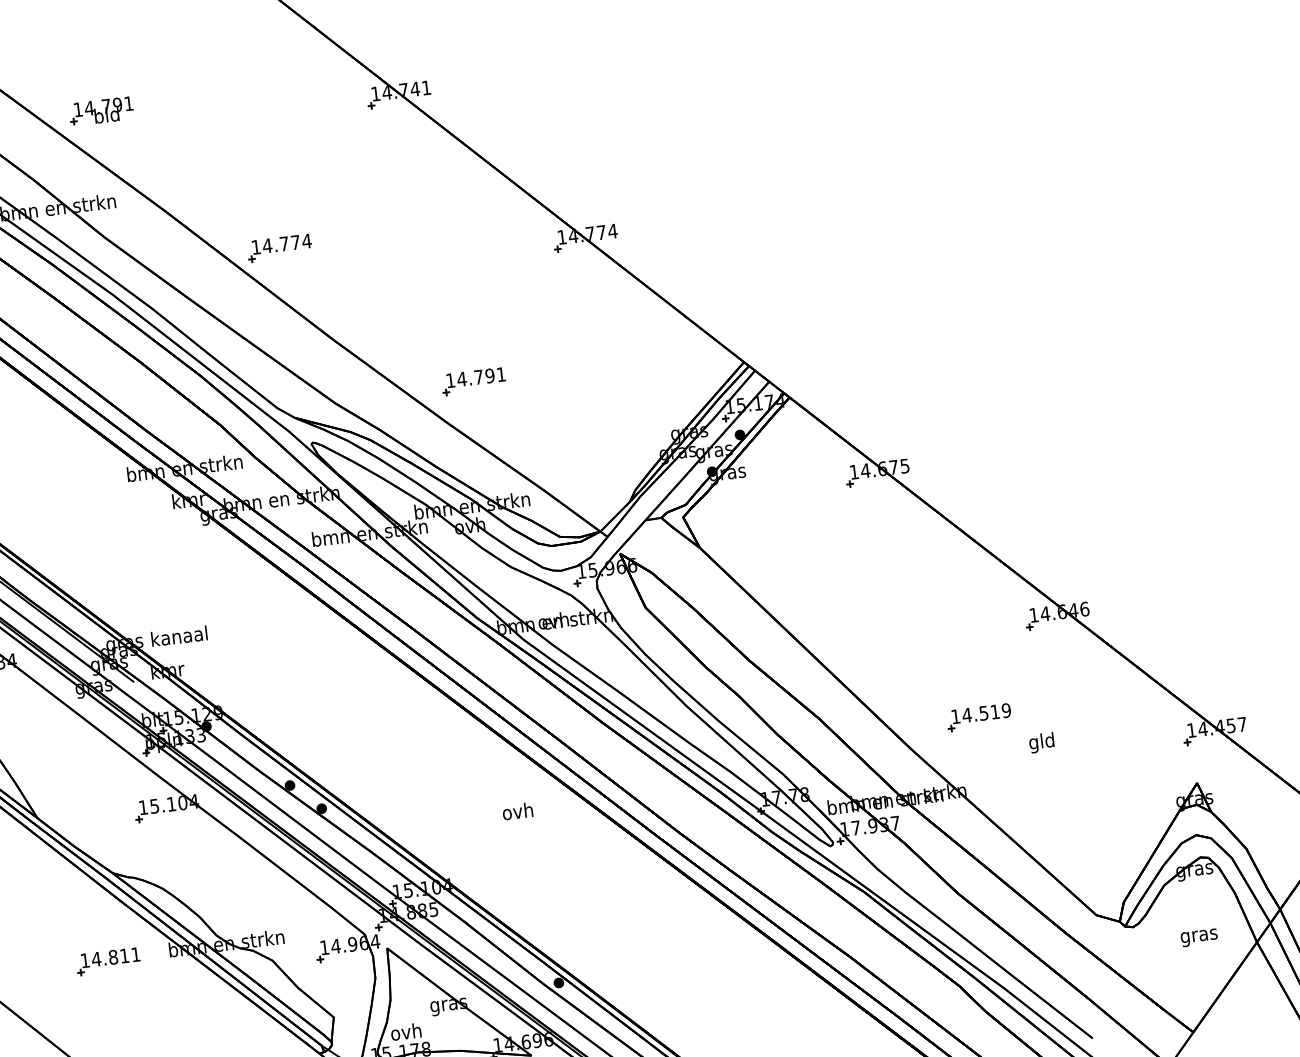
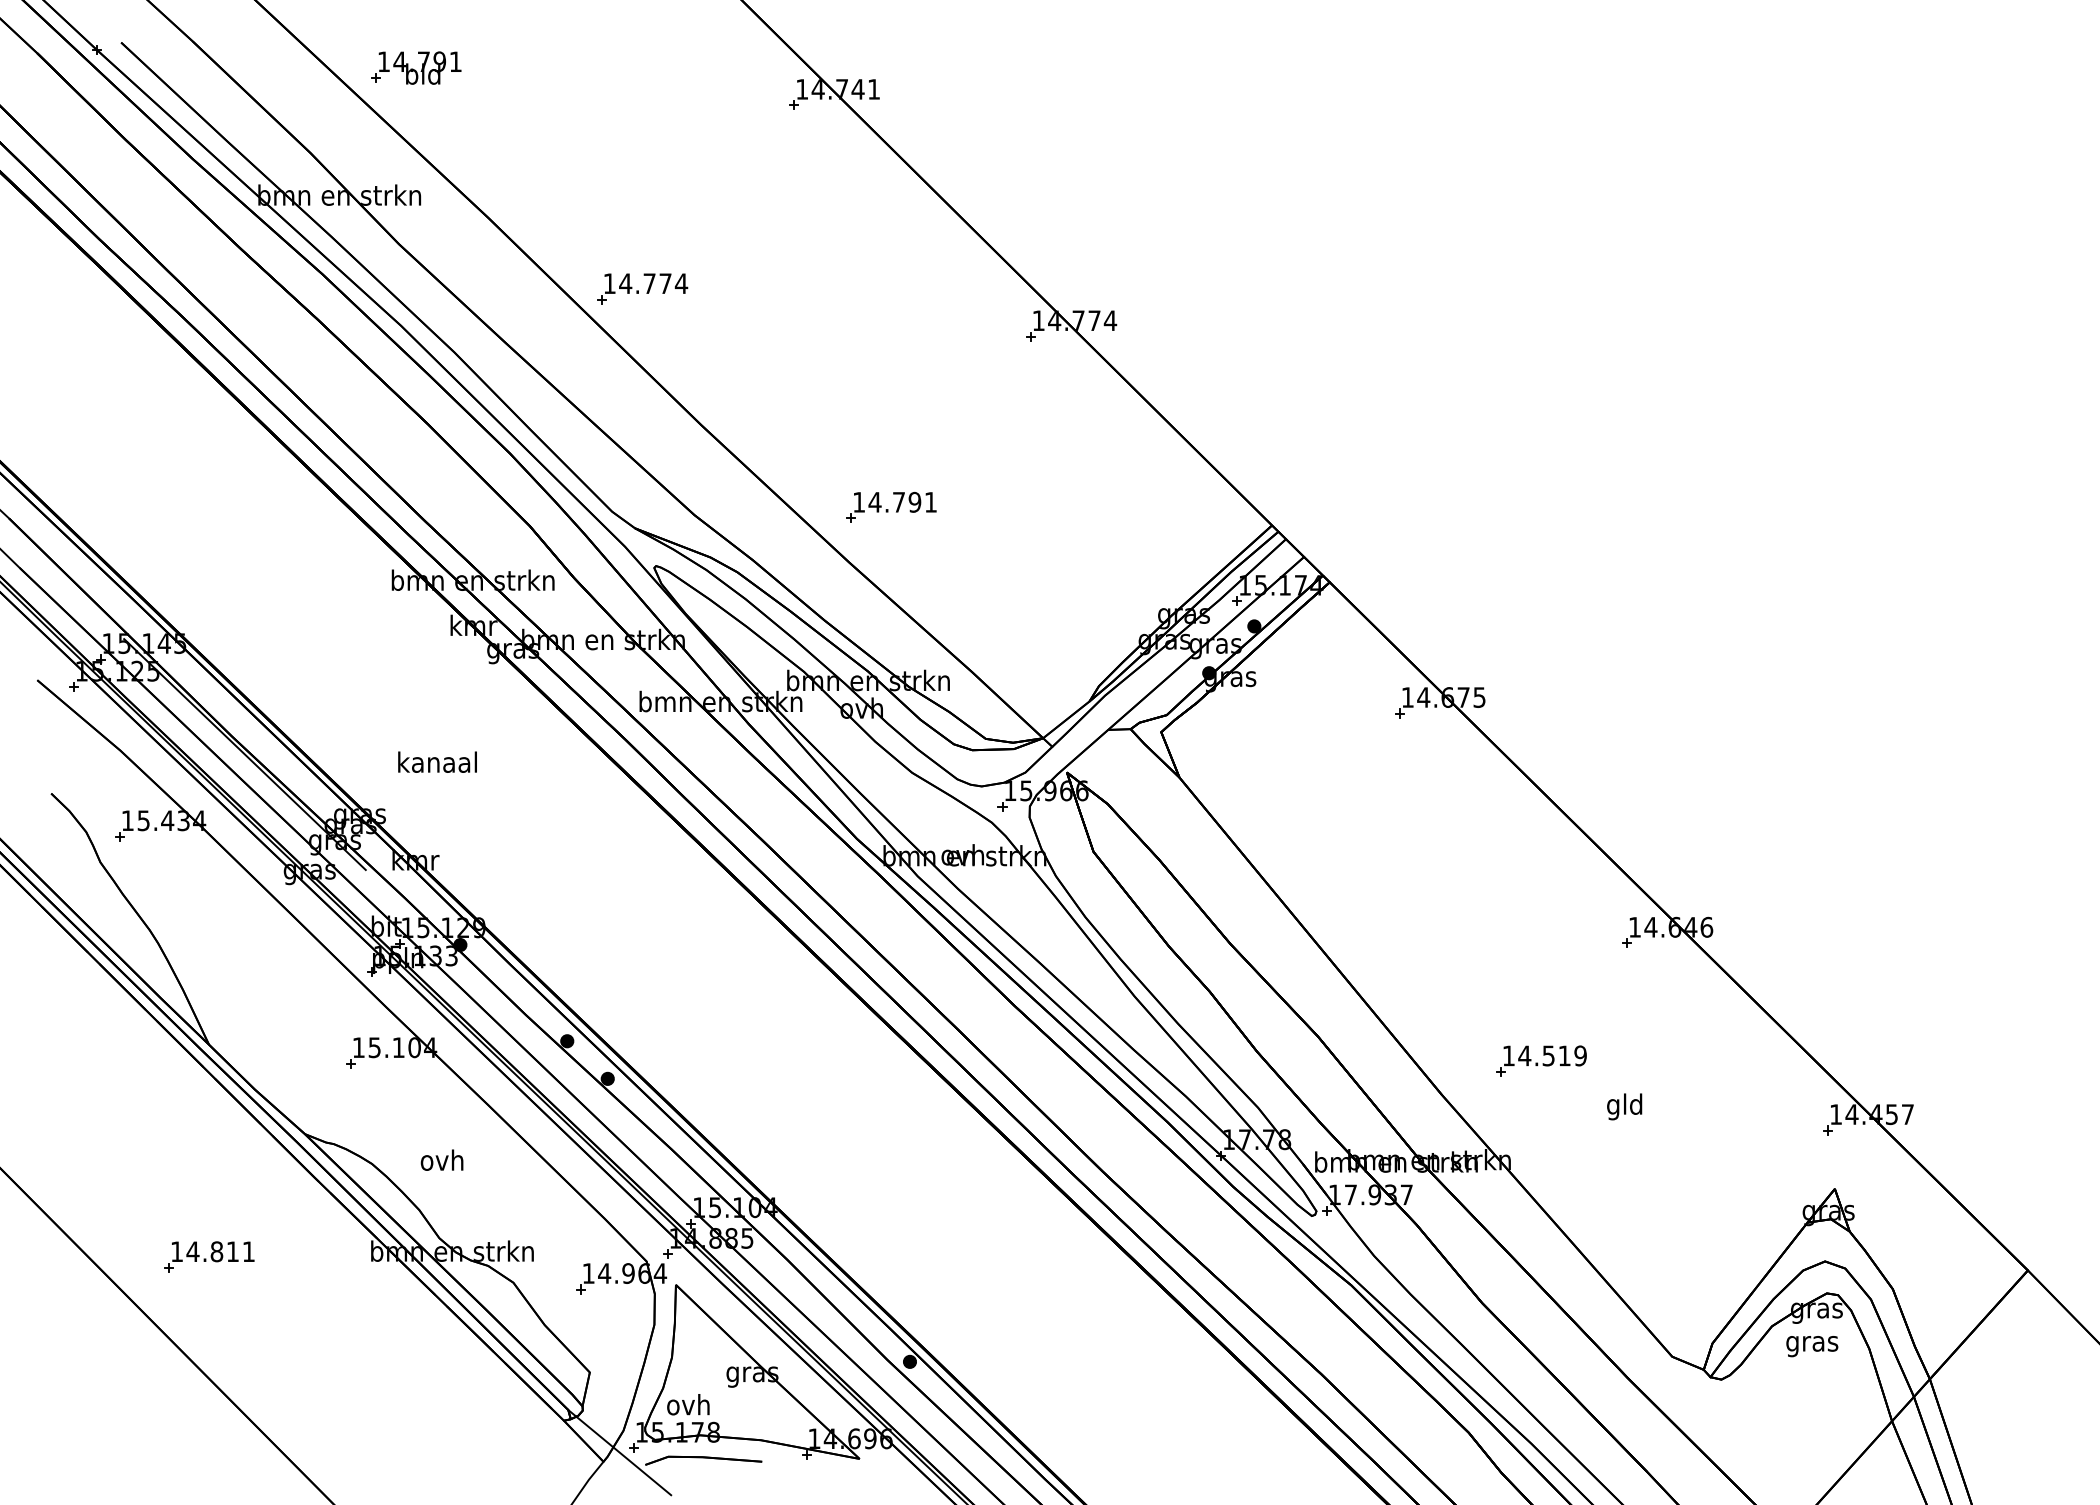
text: (179, 635) -> (437, 761), moved
text: (517, 810) -> (441, 1159), moved
text: (1199, 937) -> (1812, 1346), moved
part: (108, 961) -> (209, 1256), moved

